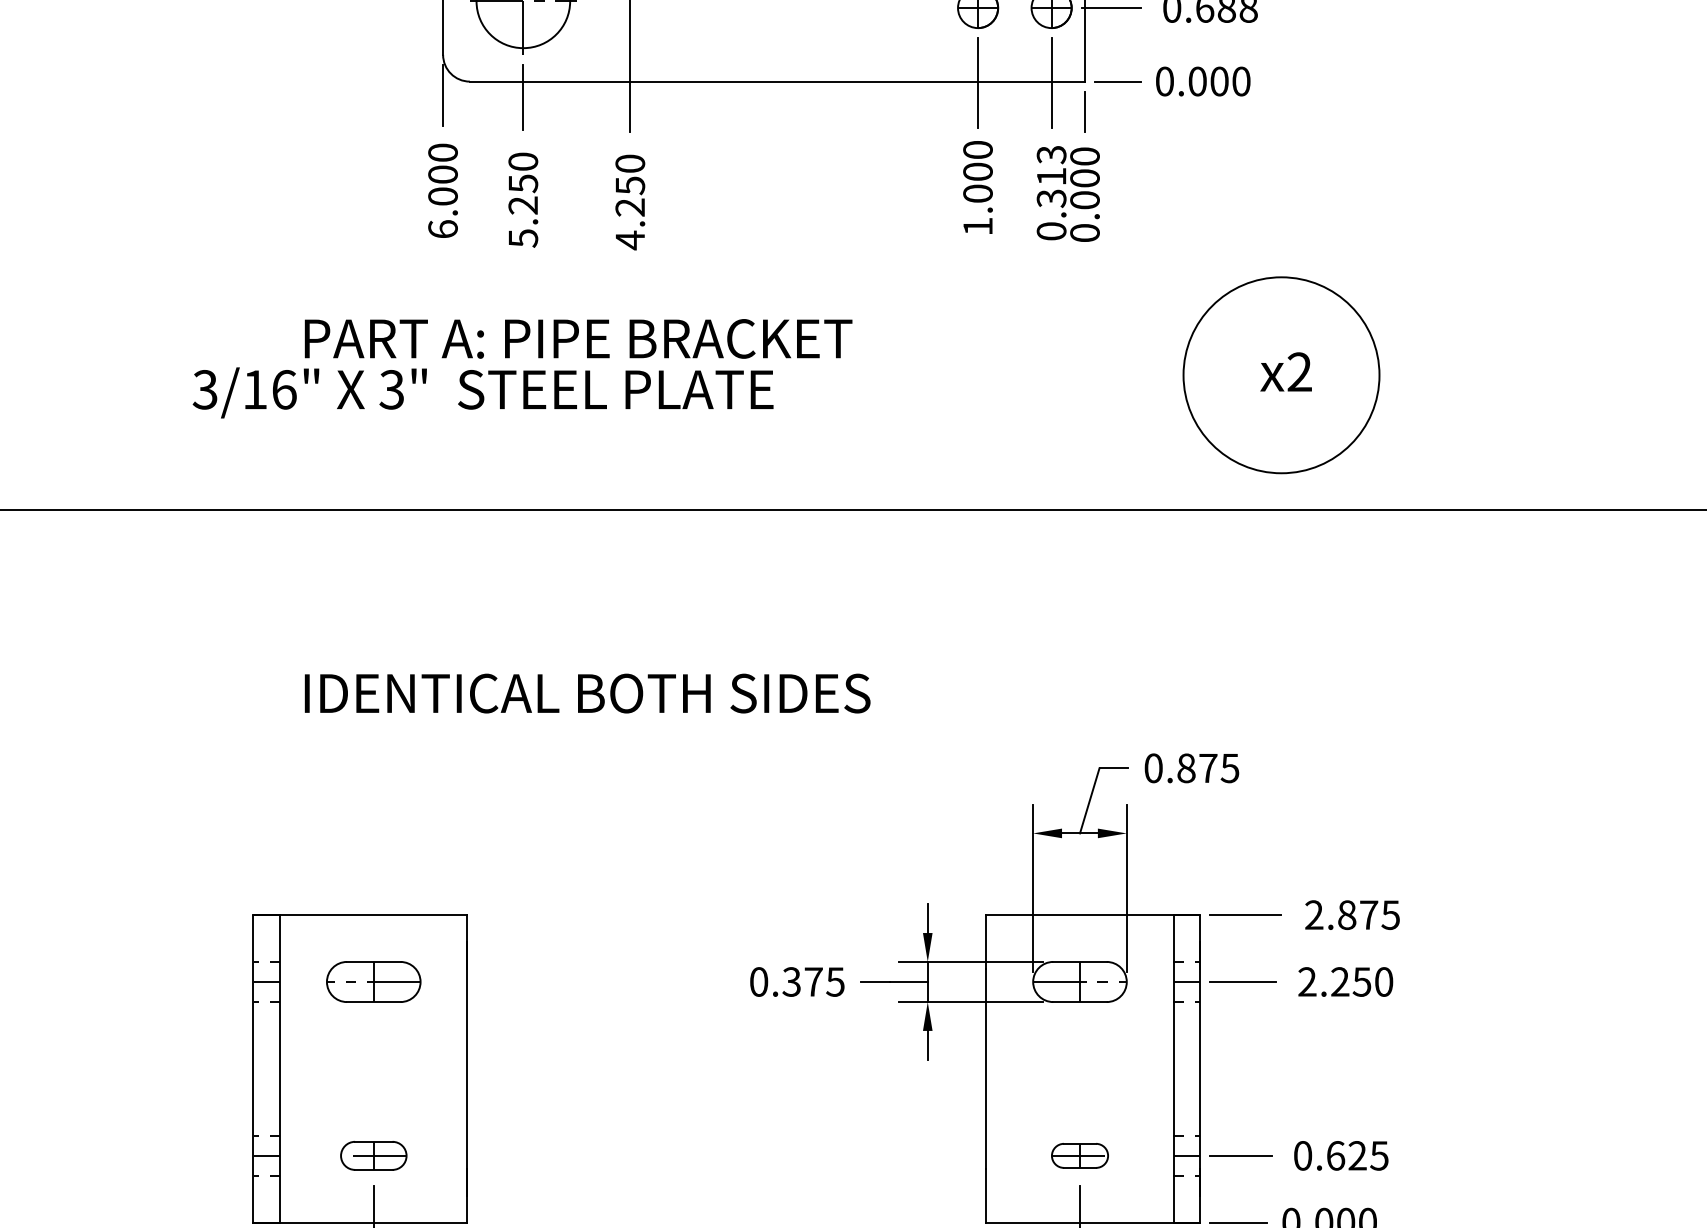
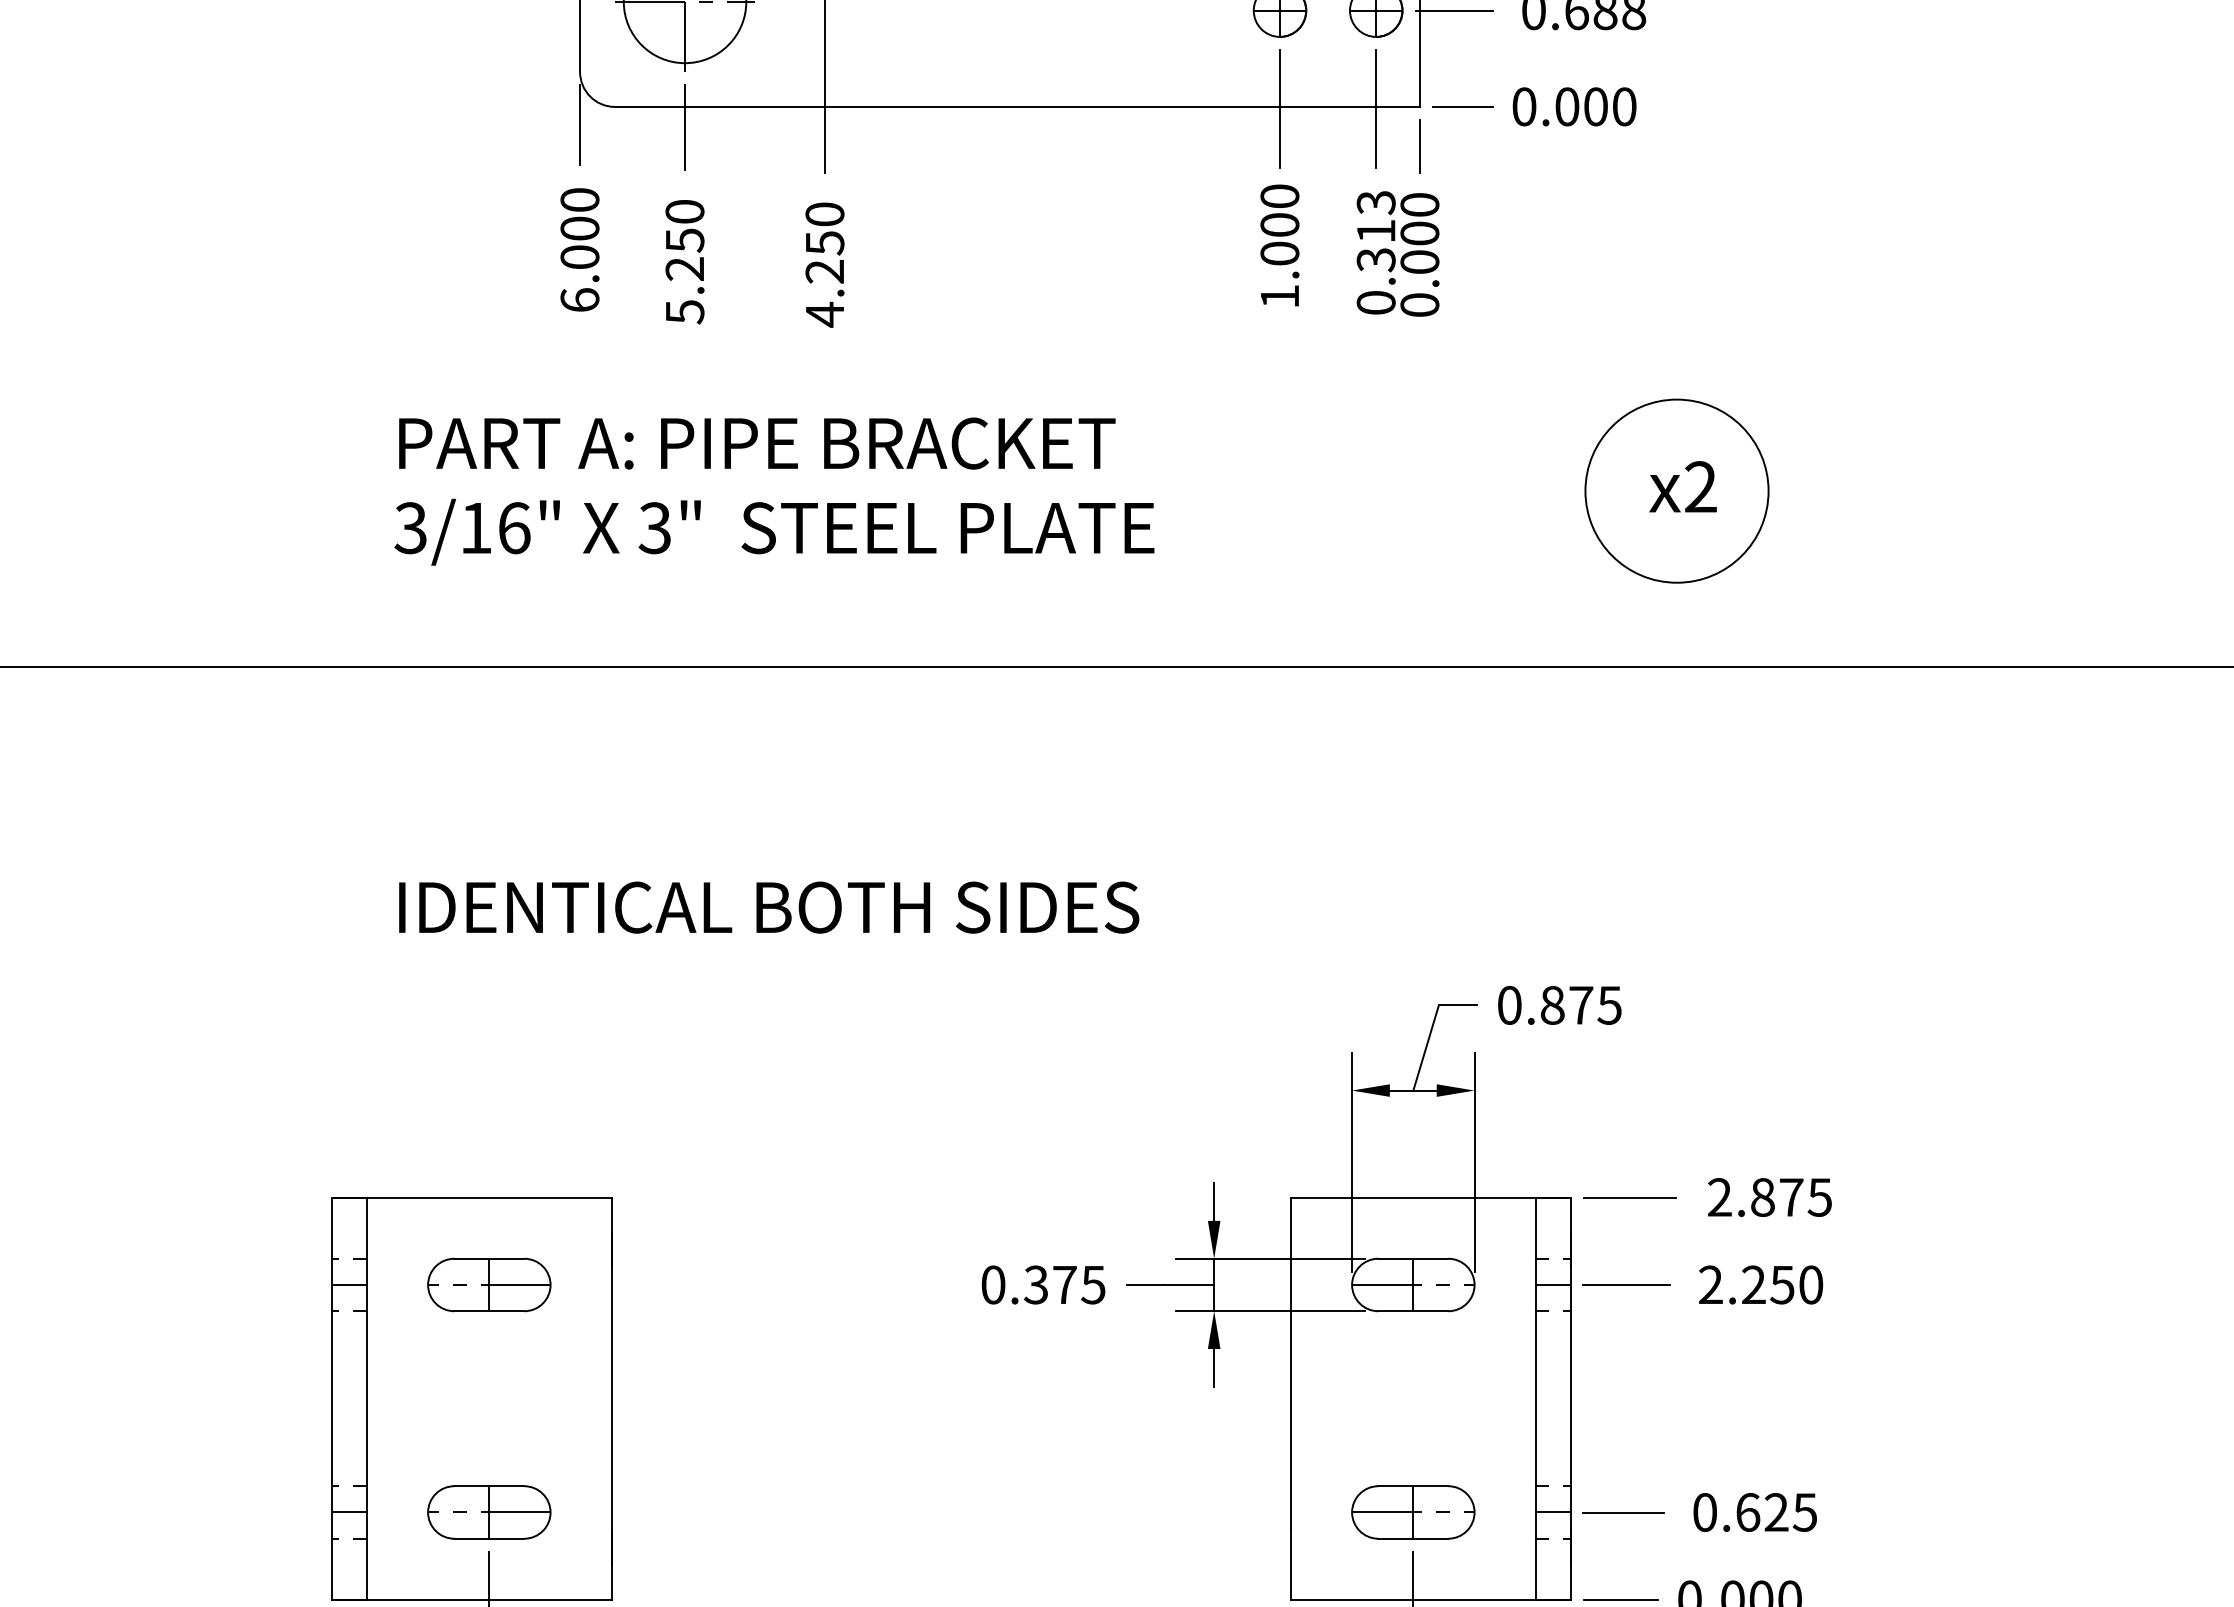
circle: (1281, 374) -> (1676, 490), size x0.71
text: (483, 392) -> (774, 531), moved
part: (373, 1155) -> (489, 1512), size x1.43
part: (1080, 1155) -> (1413, 1512), size x1.67

